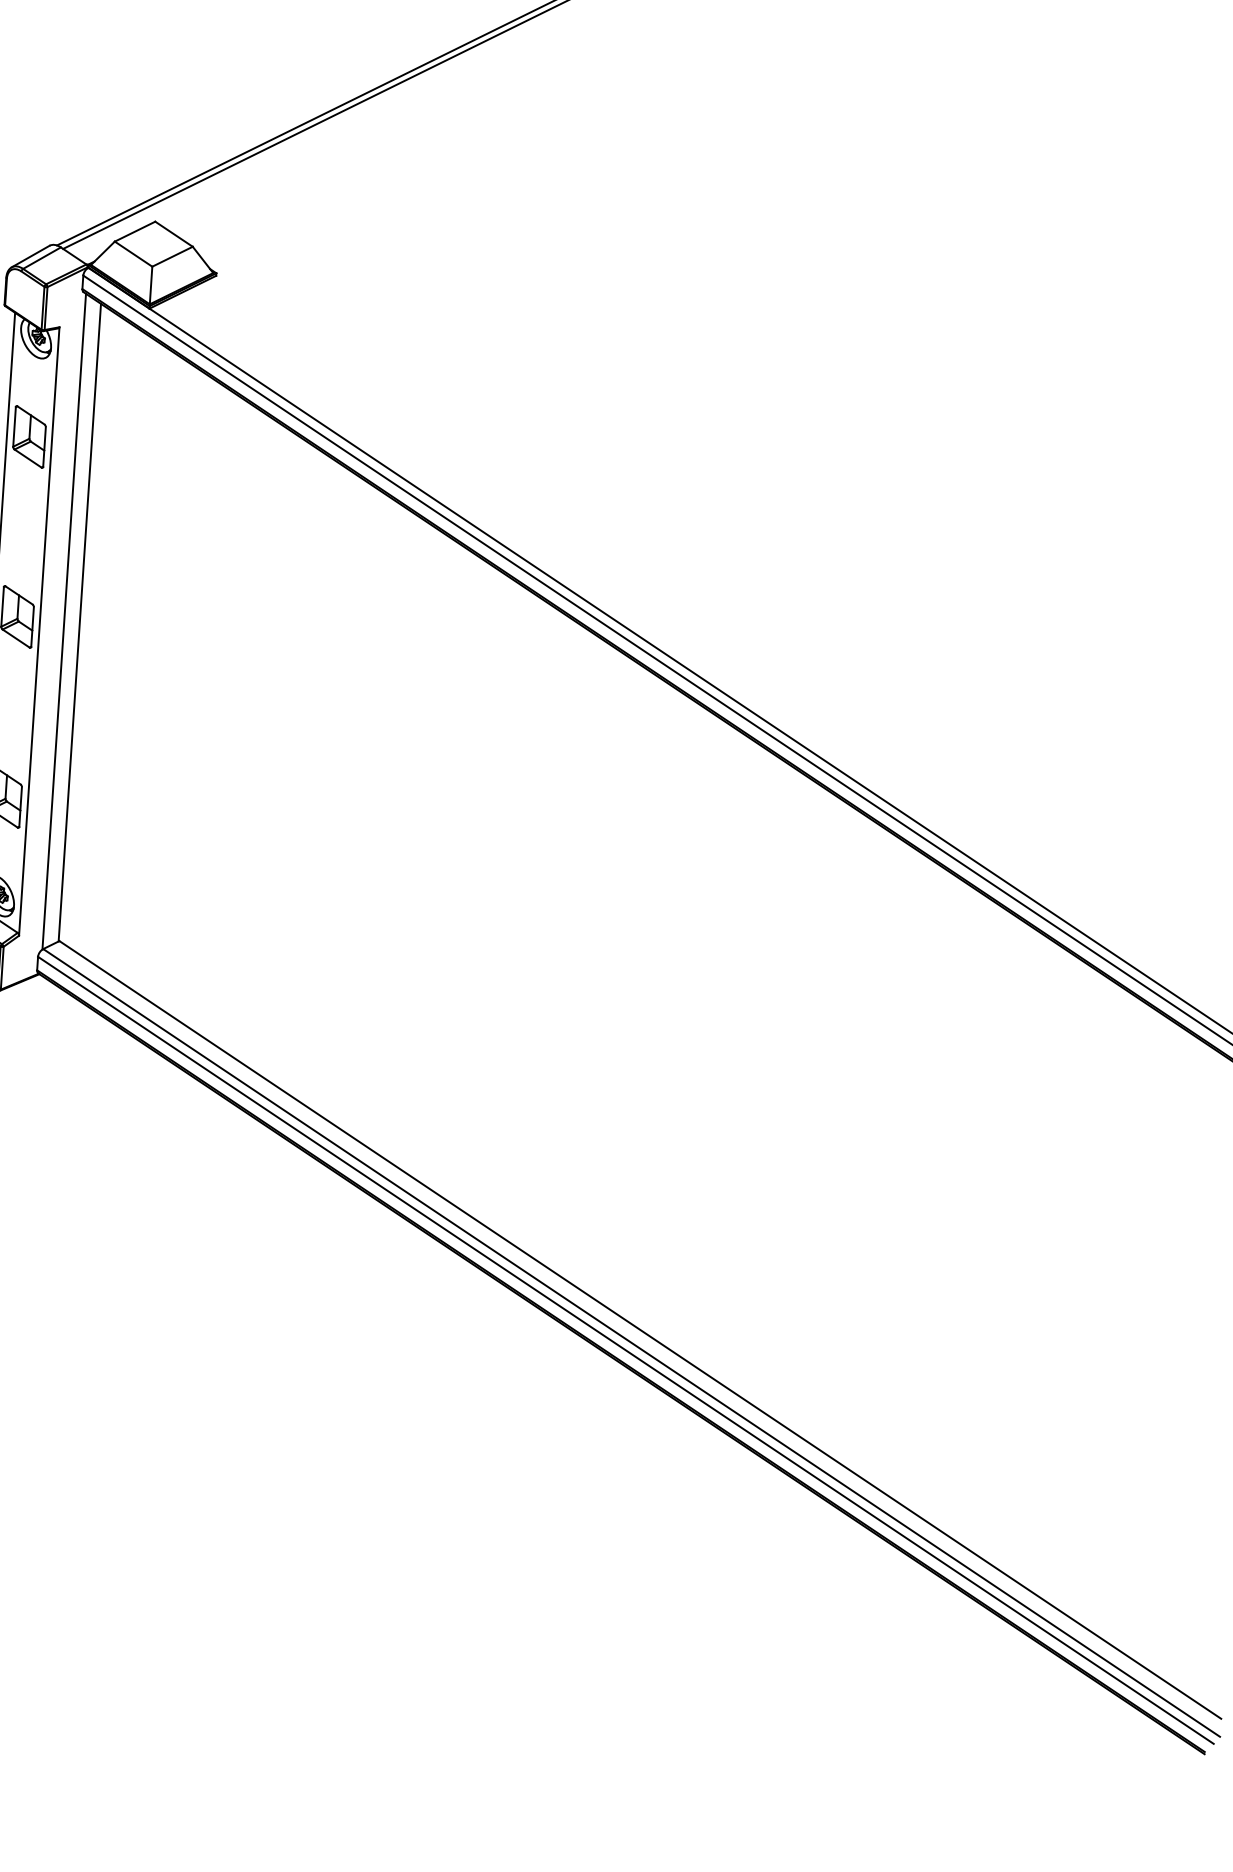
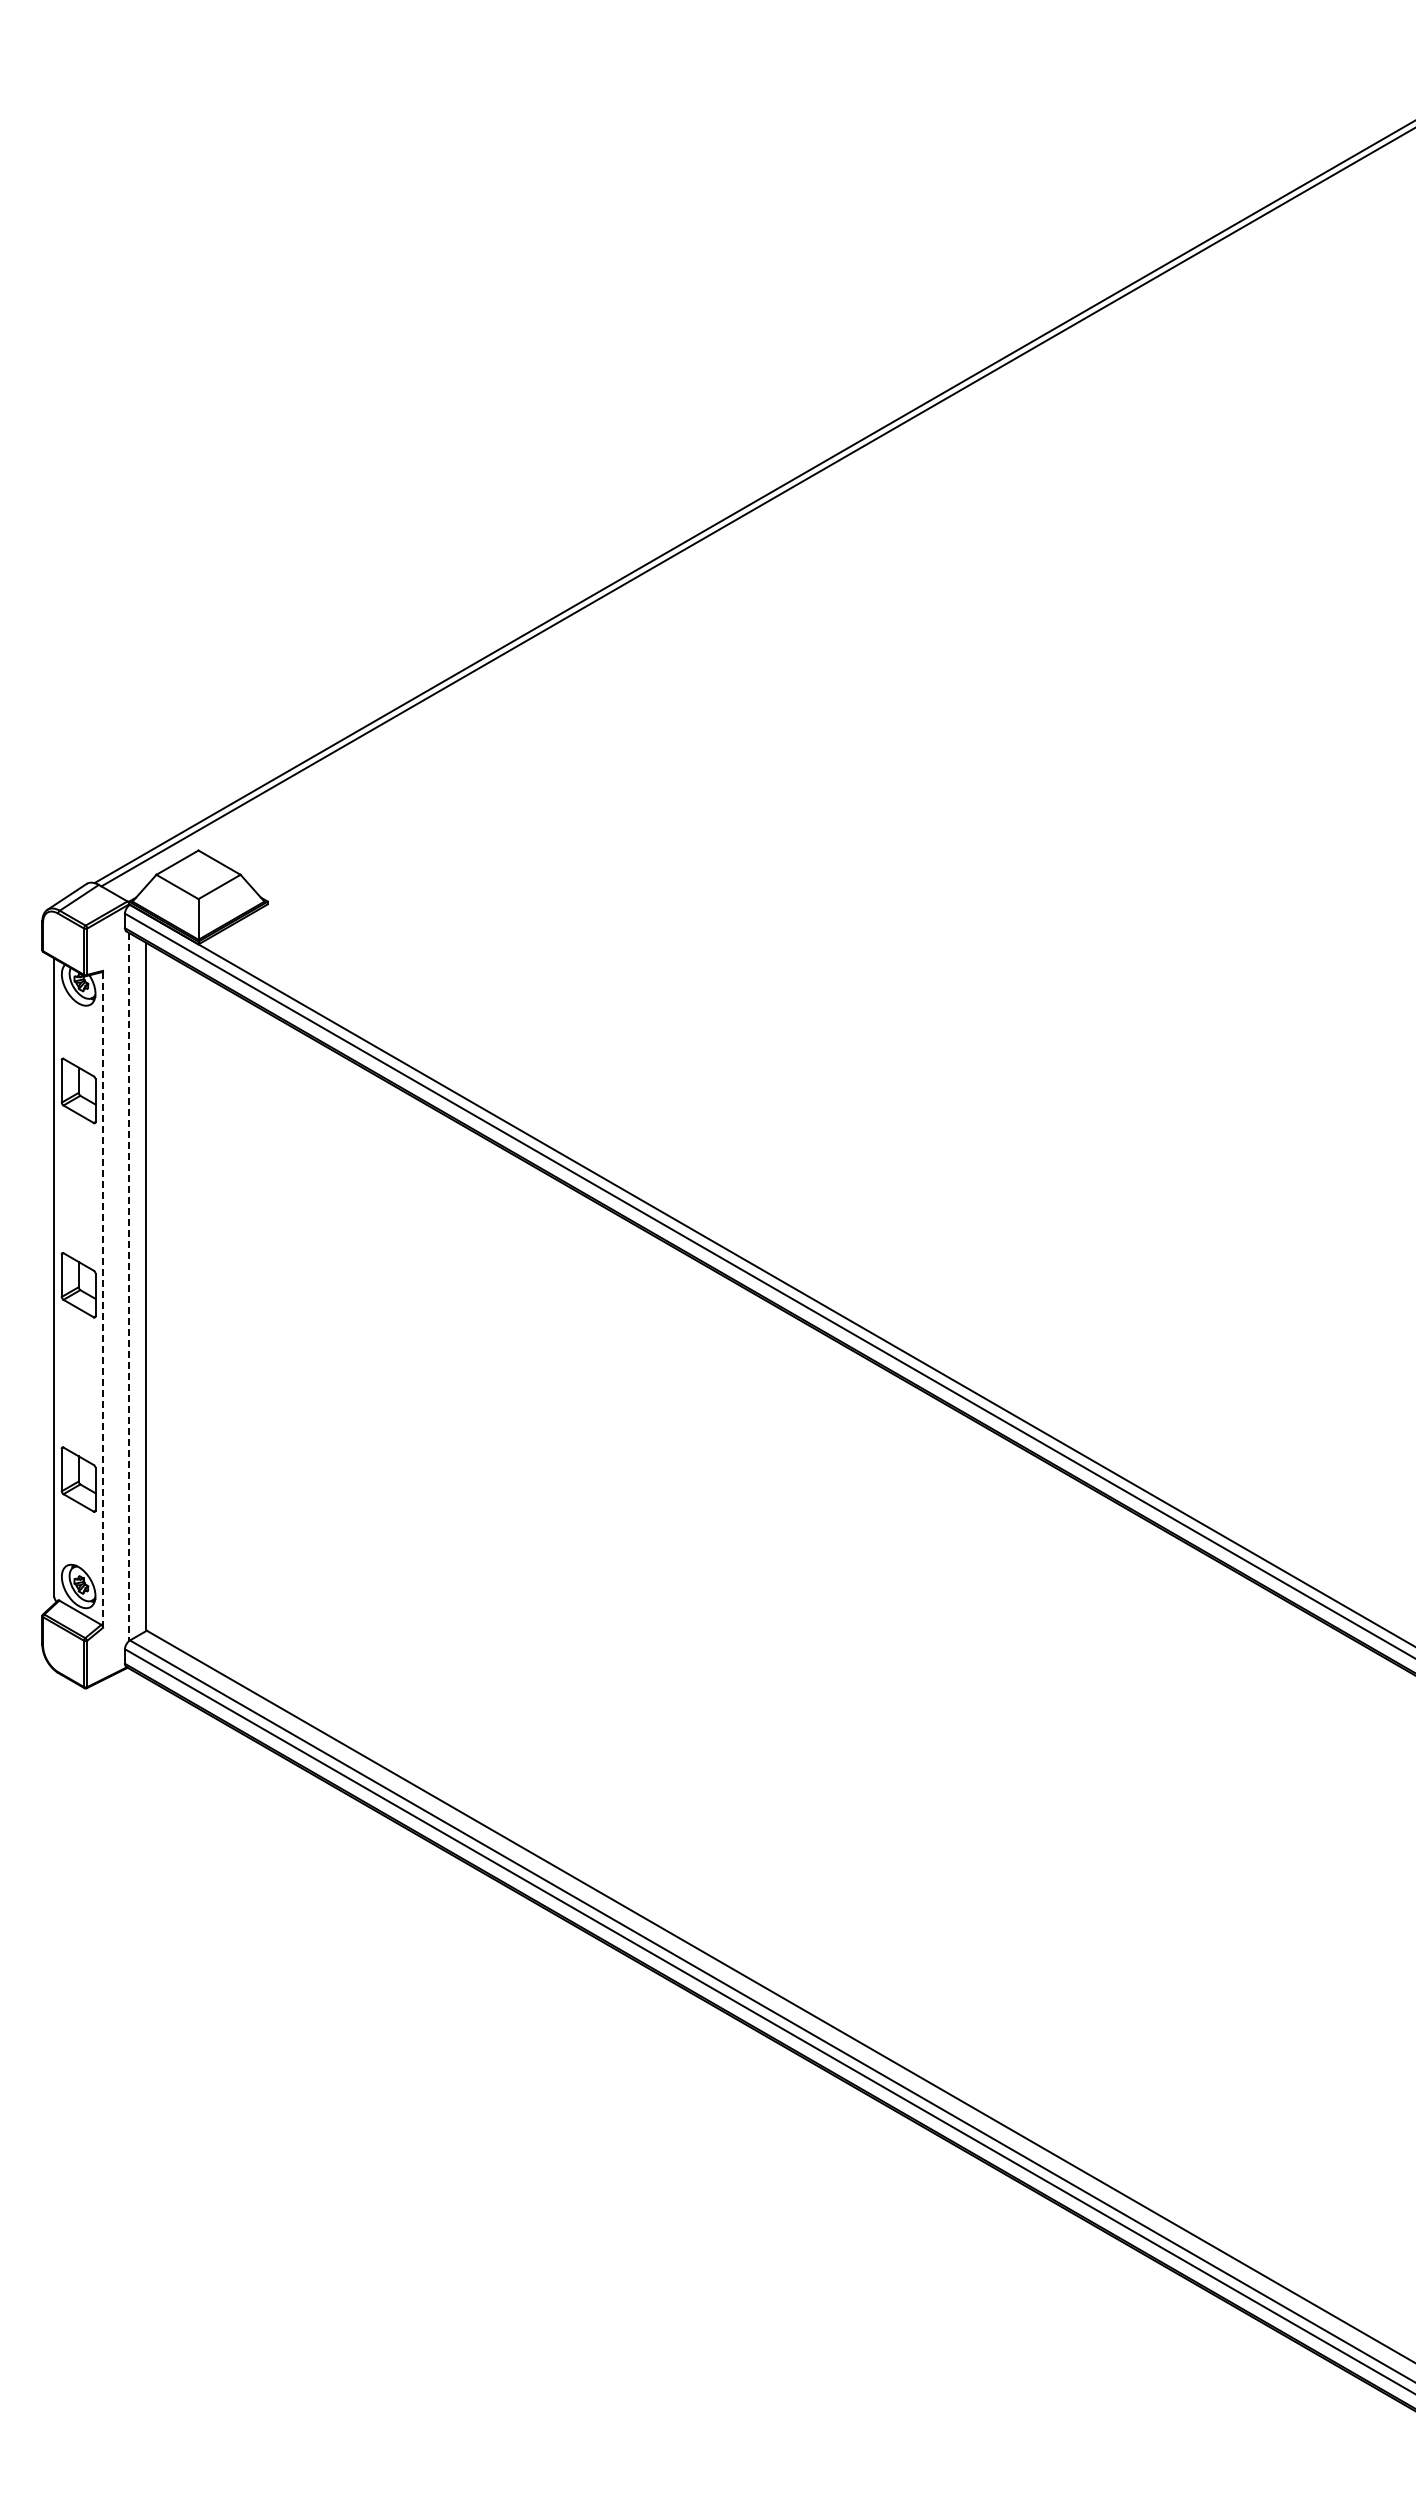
line: (64, 622) -> (129, 1287), solid -> dashed
line: (39, 630) -> (103, 1298), solid -> dashed

